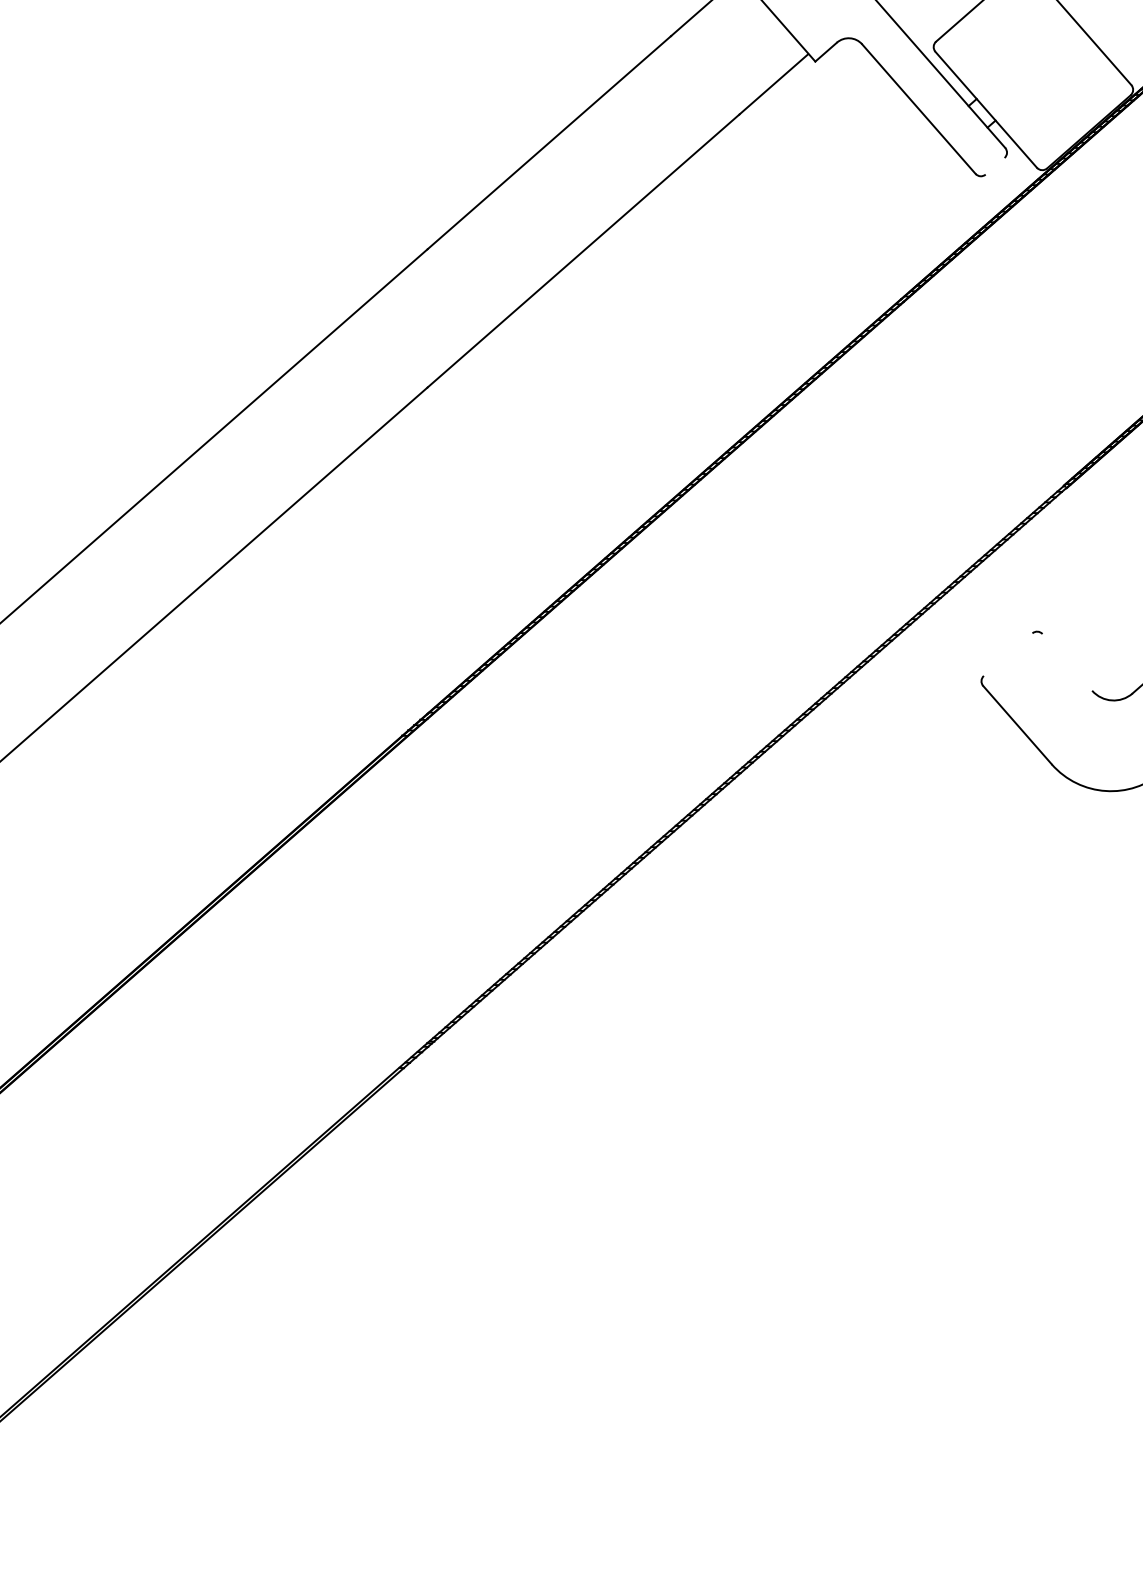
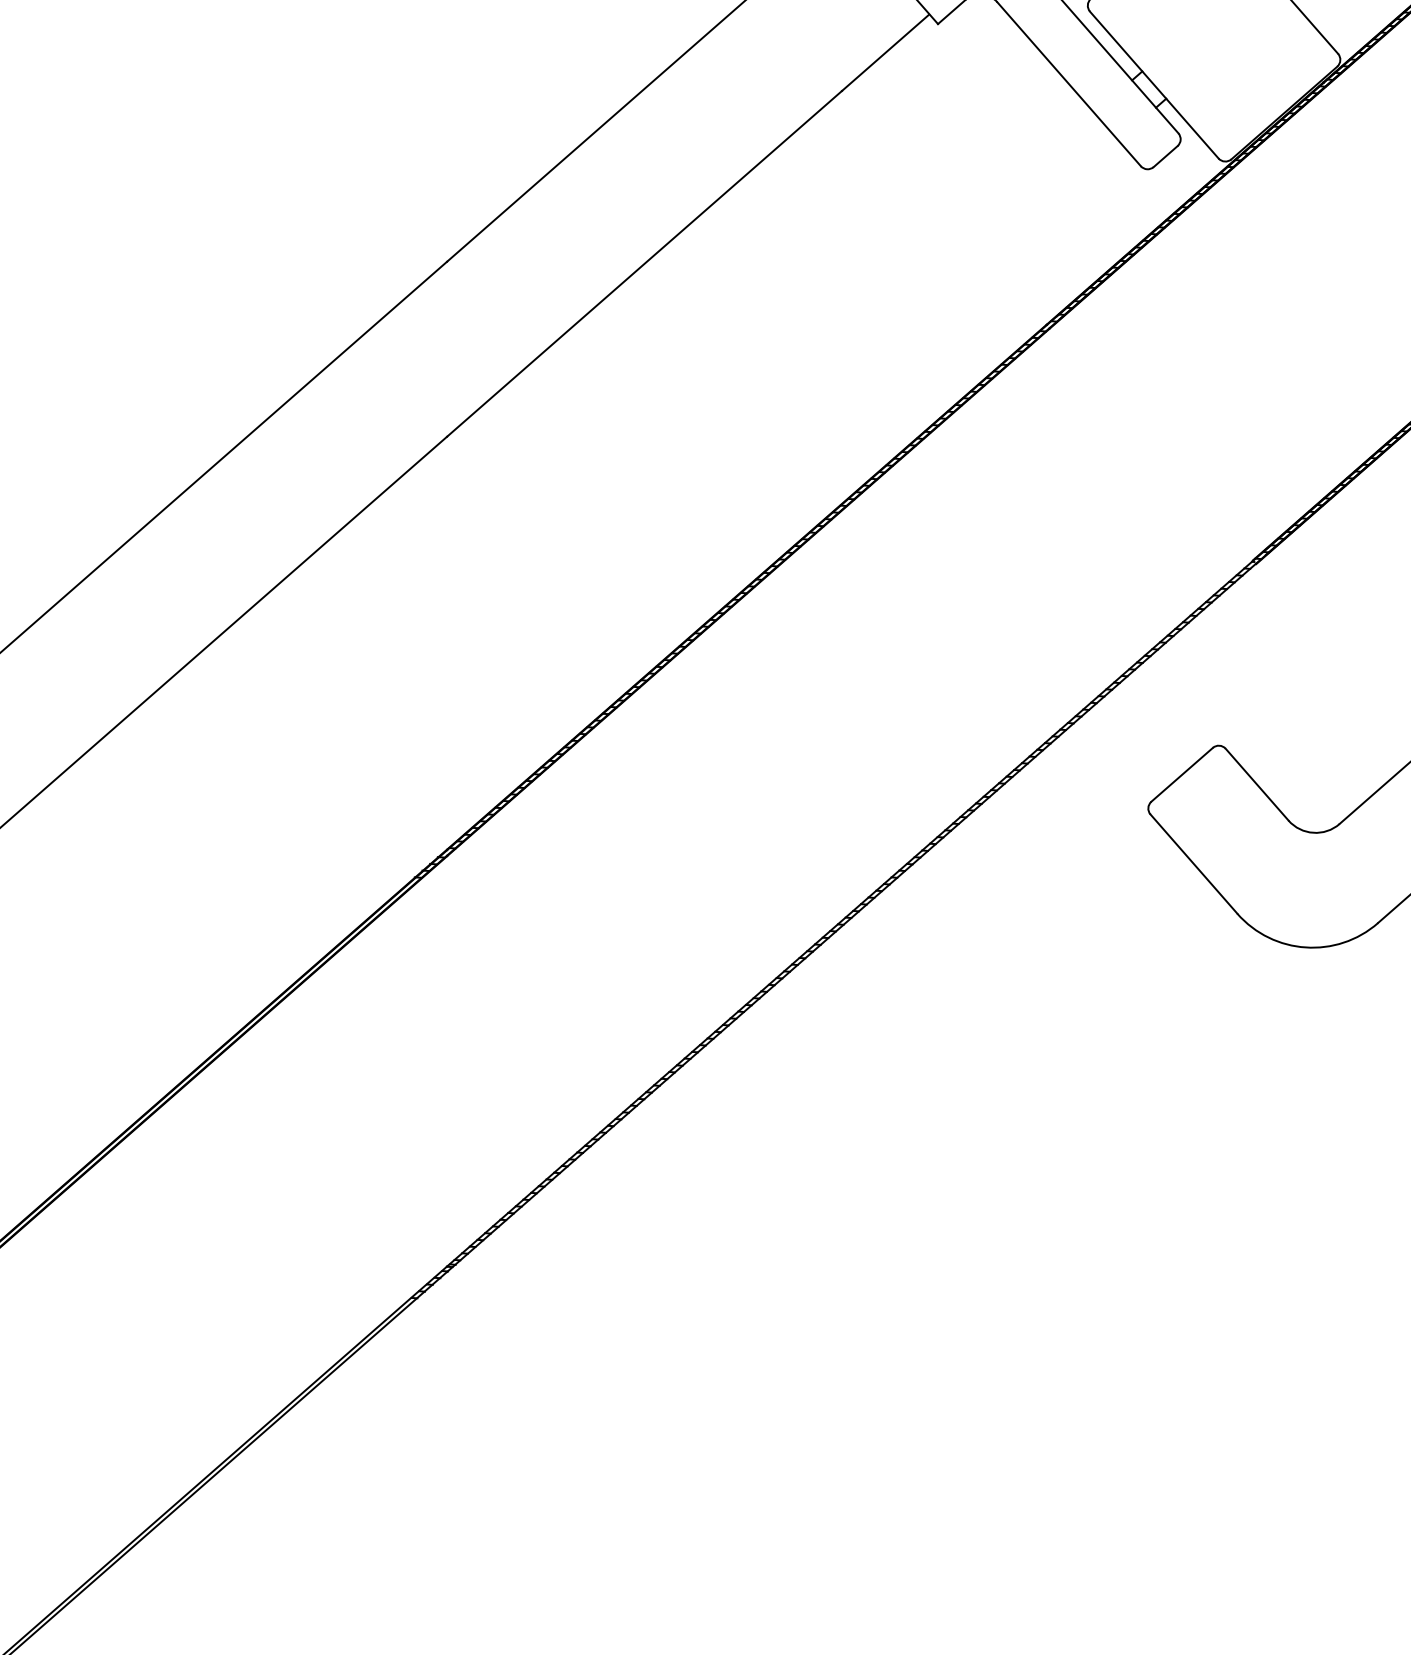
line: (994, 166) -> (1164, 156), added
line: (1007, 654) -> (1181, 774), added
line: (1067, 662) -> (1257, 784), added

